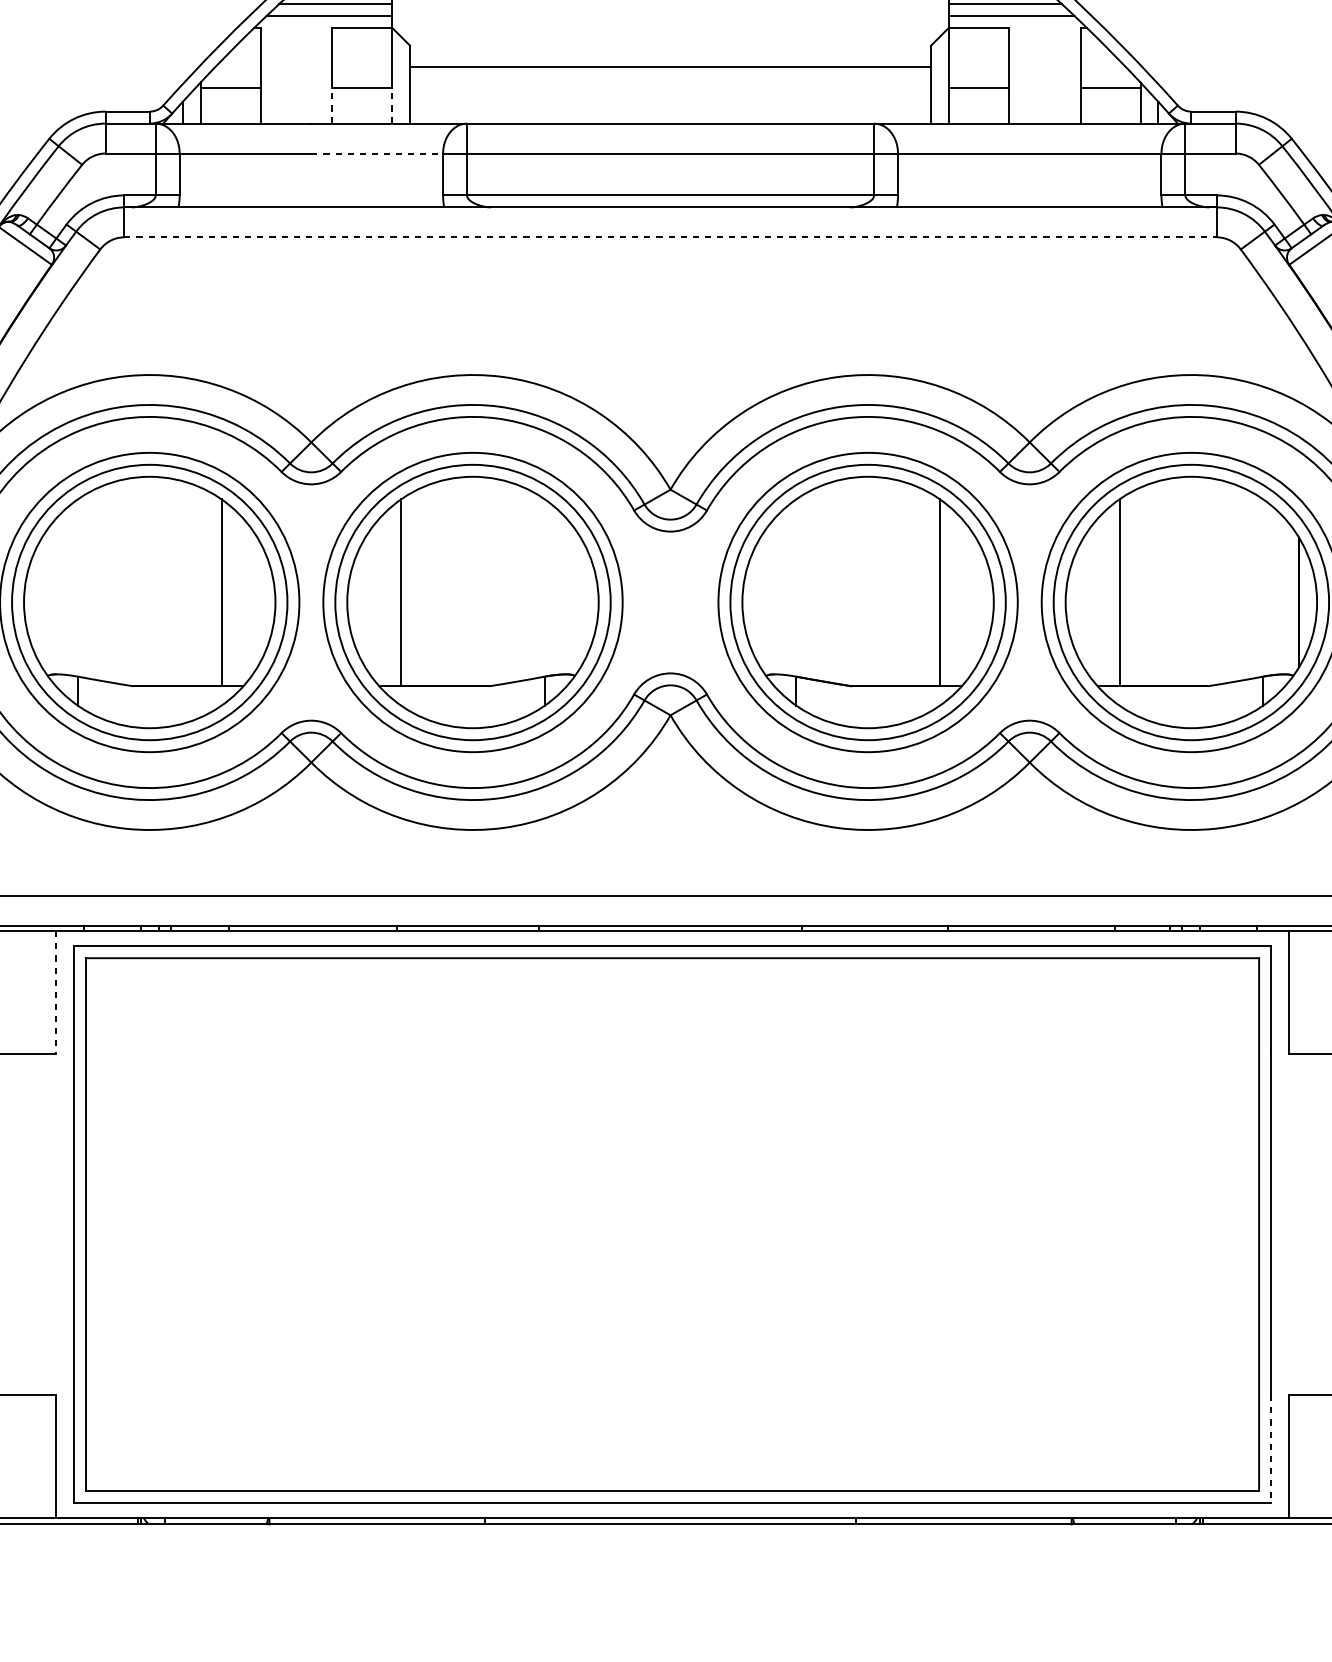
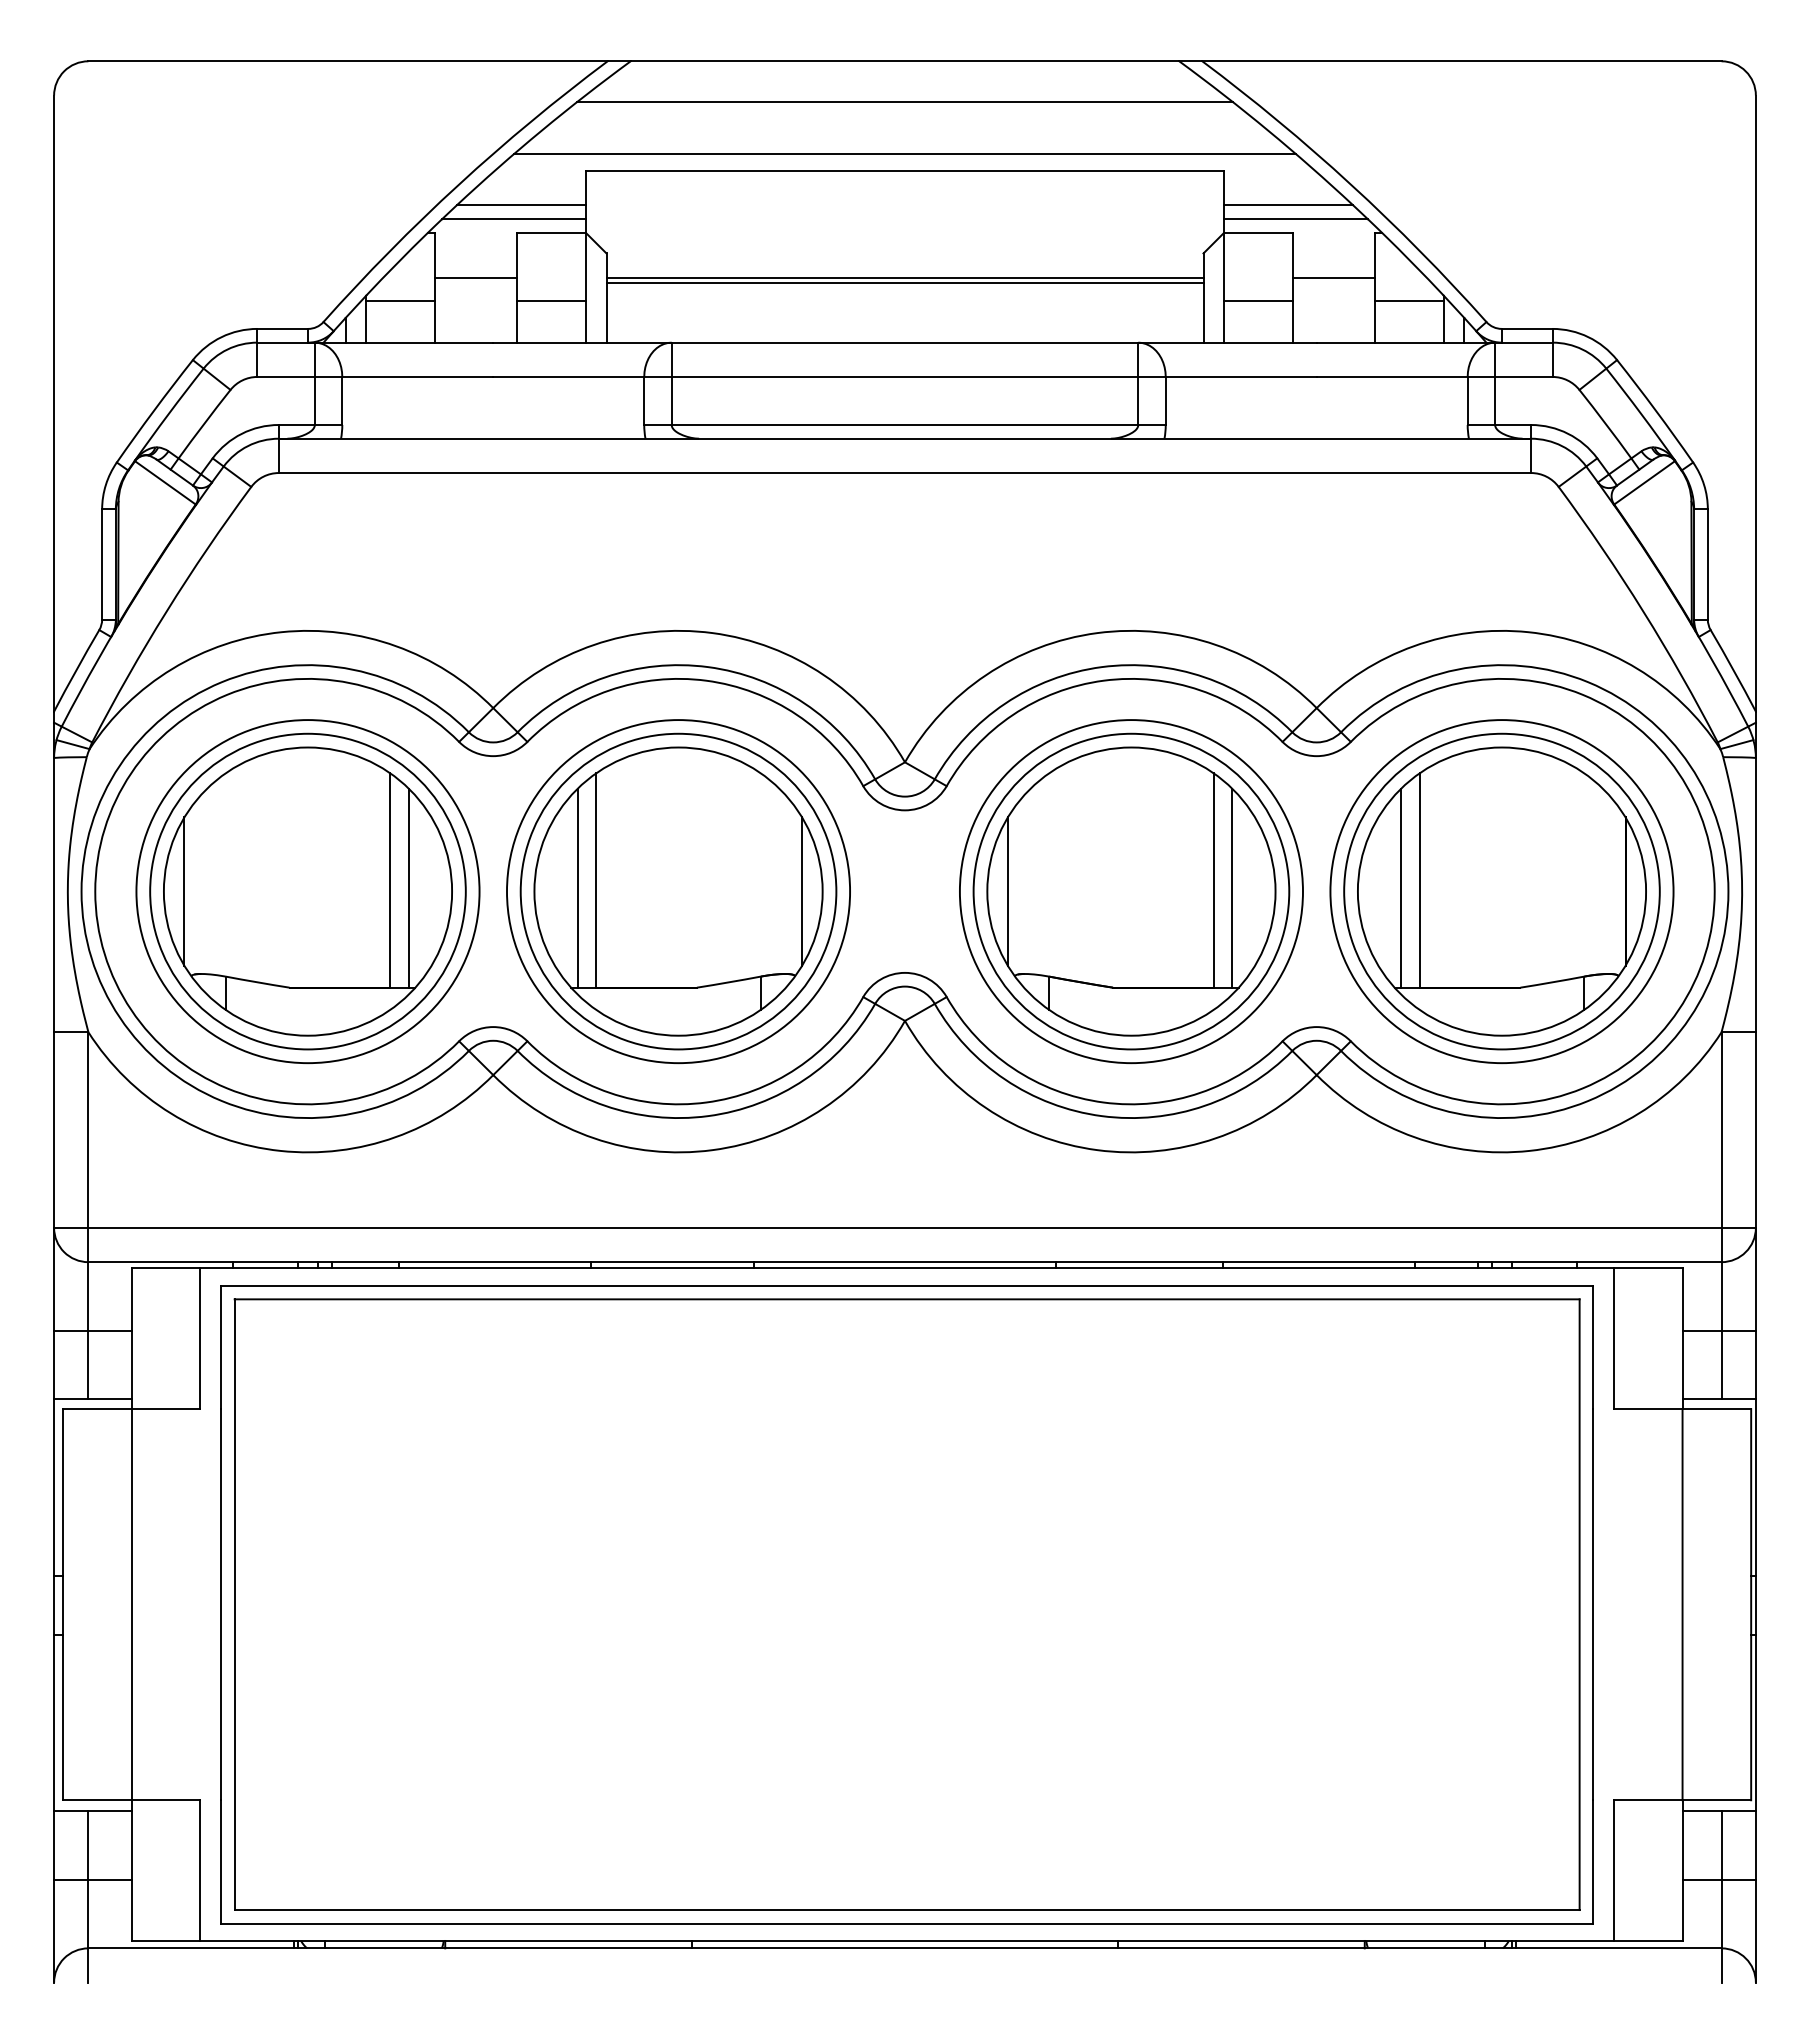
line: (295, 67) -> (475, 278), added
line: (1044, 67) -> (1333, 278), added
line: (670, 71) -> (904, 282), added
line: (332, 106) -> (517, 322), dashed -> solid
line: (391, 106) -> (585, 322), dashed -> solid
line: (377, 153) -> (569, 376), dashed -> solid
line: (671, 237) -> (905, 473), dashed -> solid
line: (237, 598) -> (408, 887), added
line: (384, 598) -> (577, 887), added
line: (956, 598) -> (1232, 887), added
line: (1103, 598) -> (1401, 887), added
line: (42, 602) -> (184, 891), added
line: (581, 602) -> (802, 891), added
line: (759, 602) -> (1007, 891), added
line: (55, 993) -> (200, 1339), dashed -> solid
line: (1271, 1449) -> (1593, 1862), dashed -> solid

